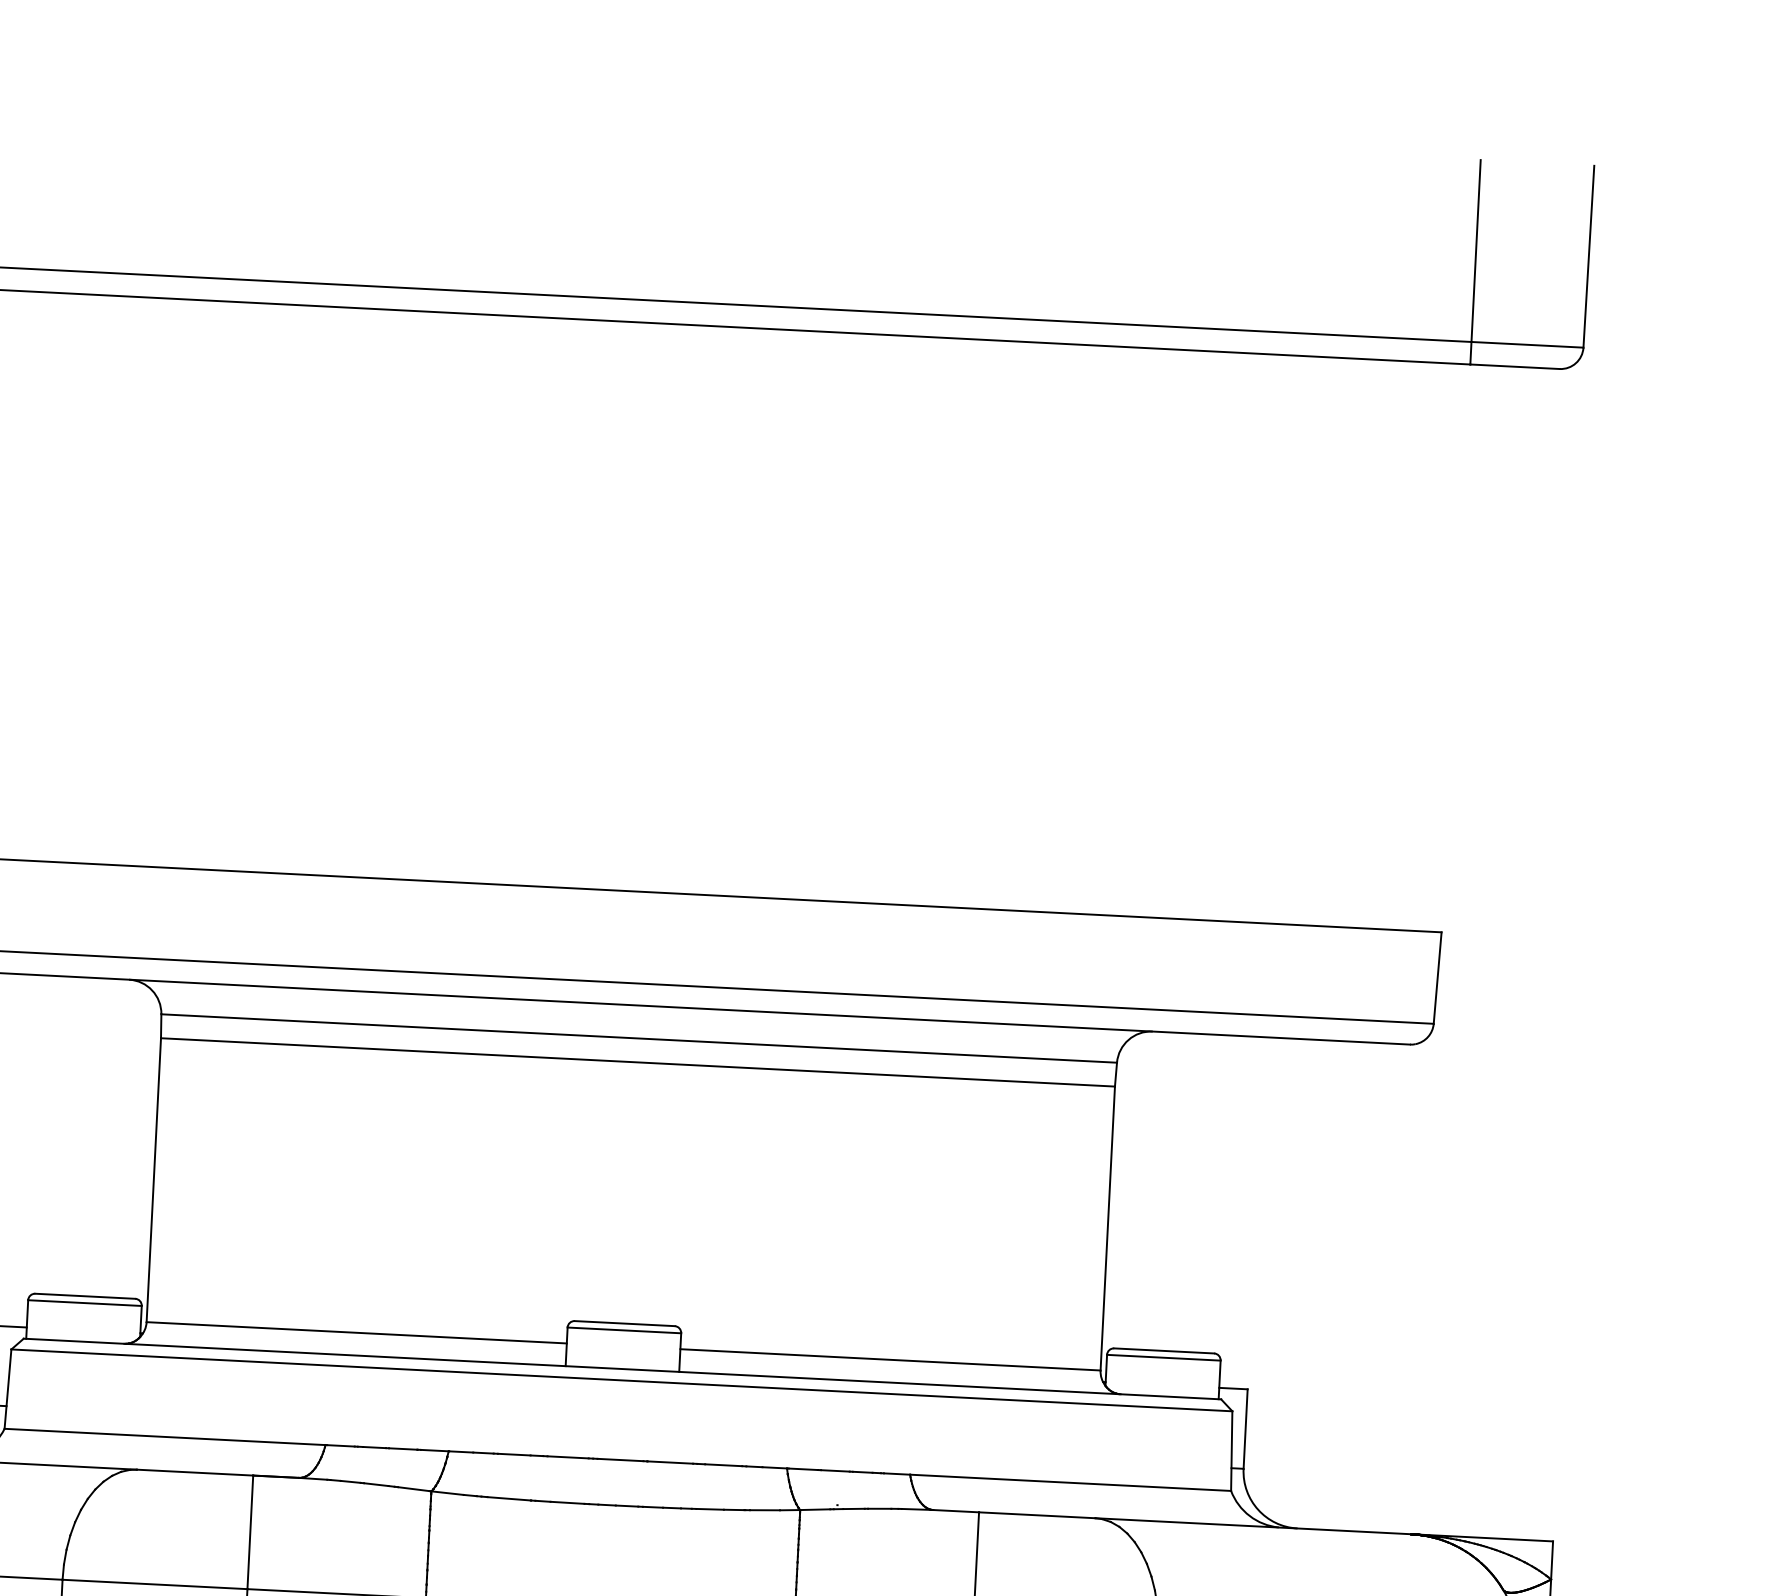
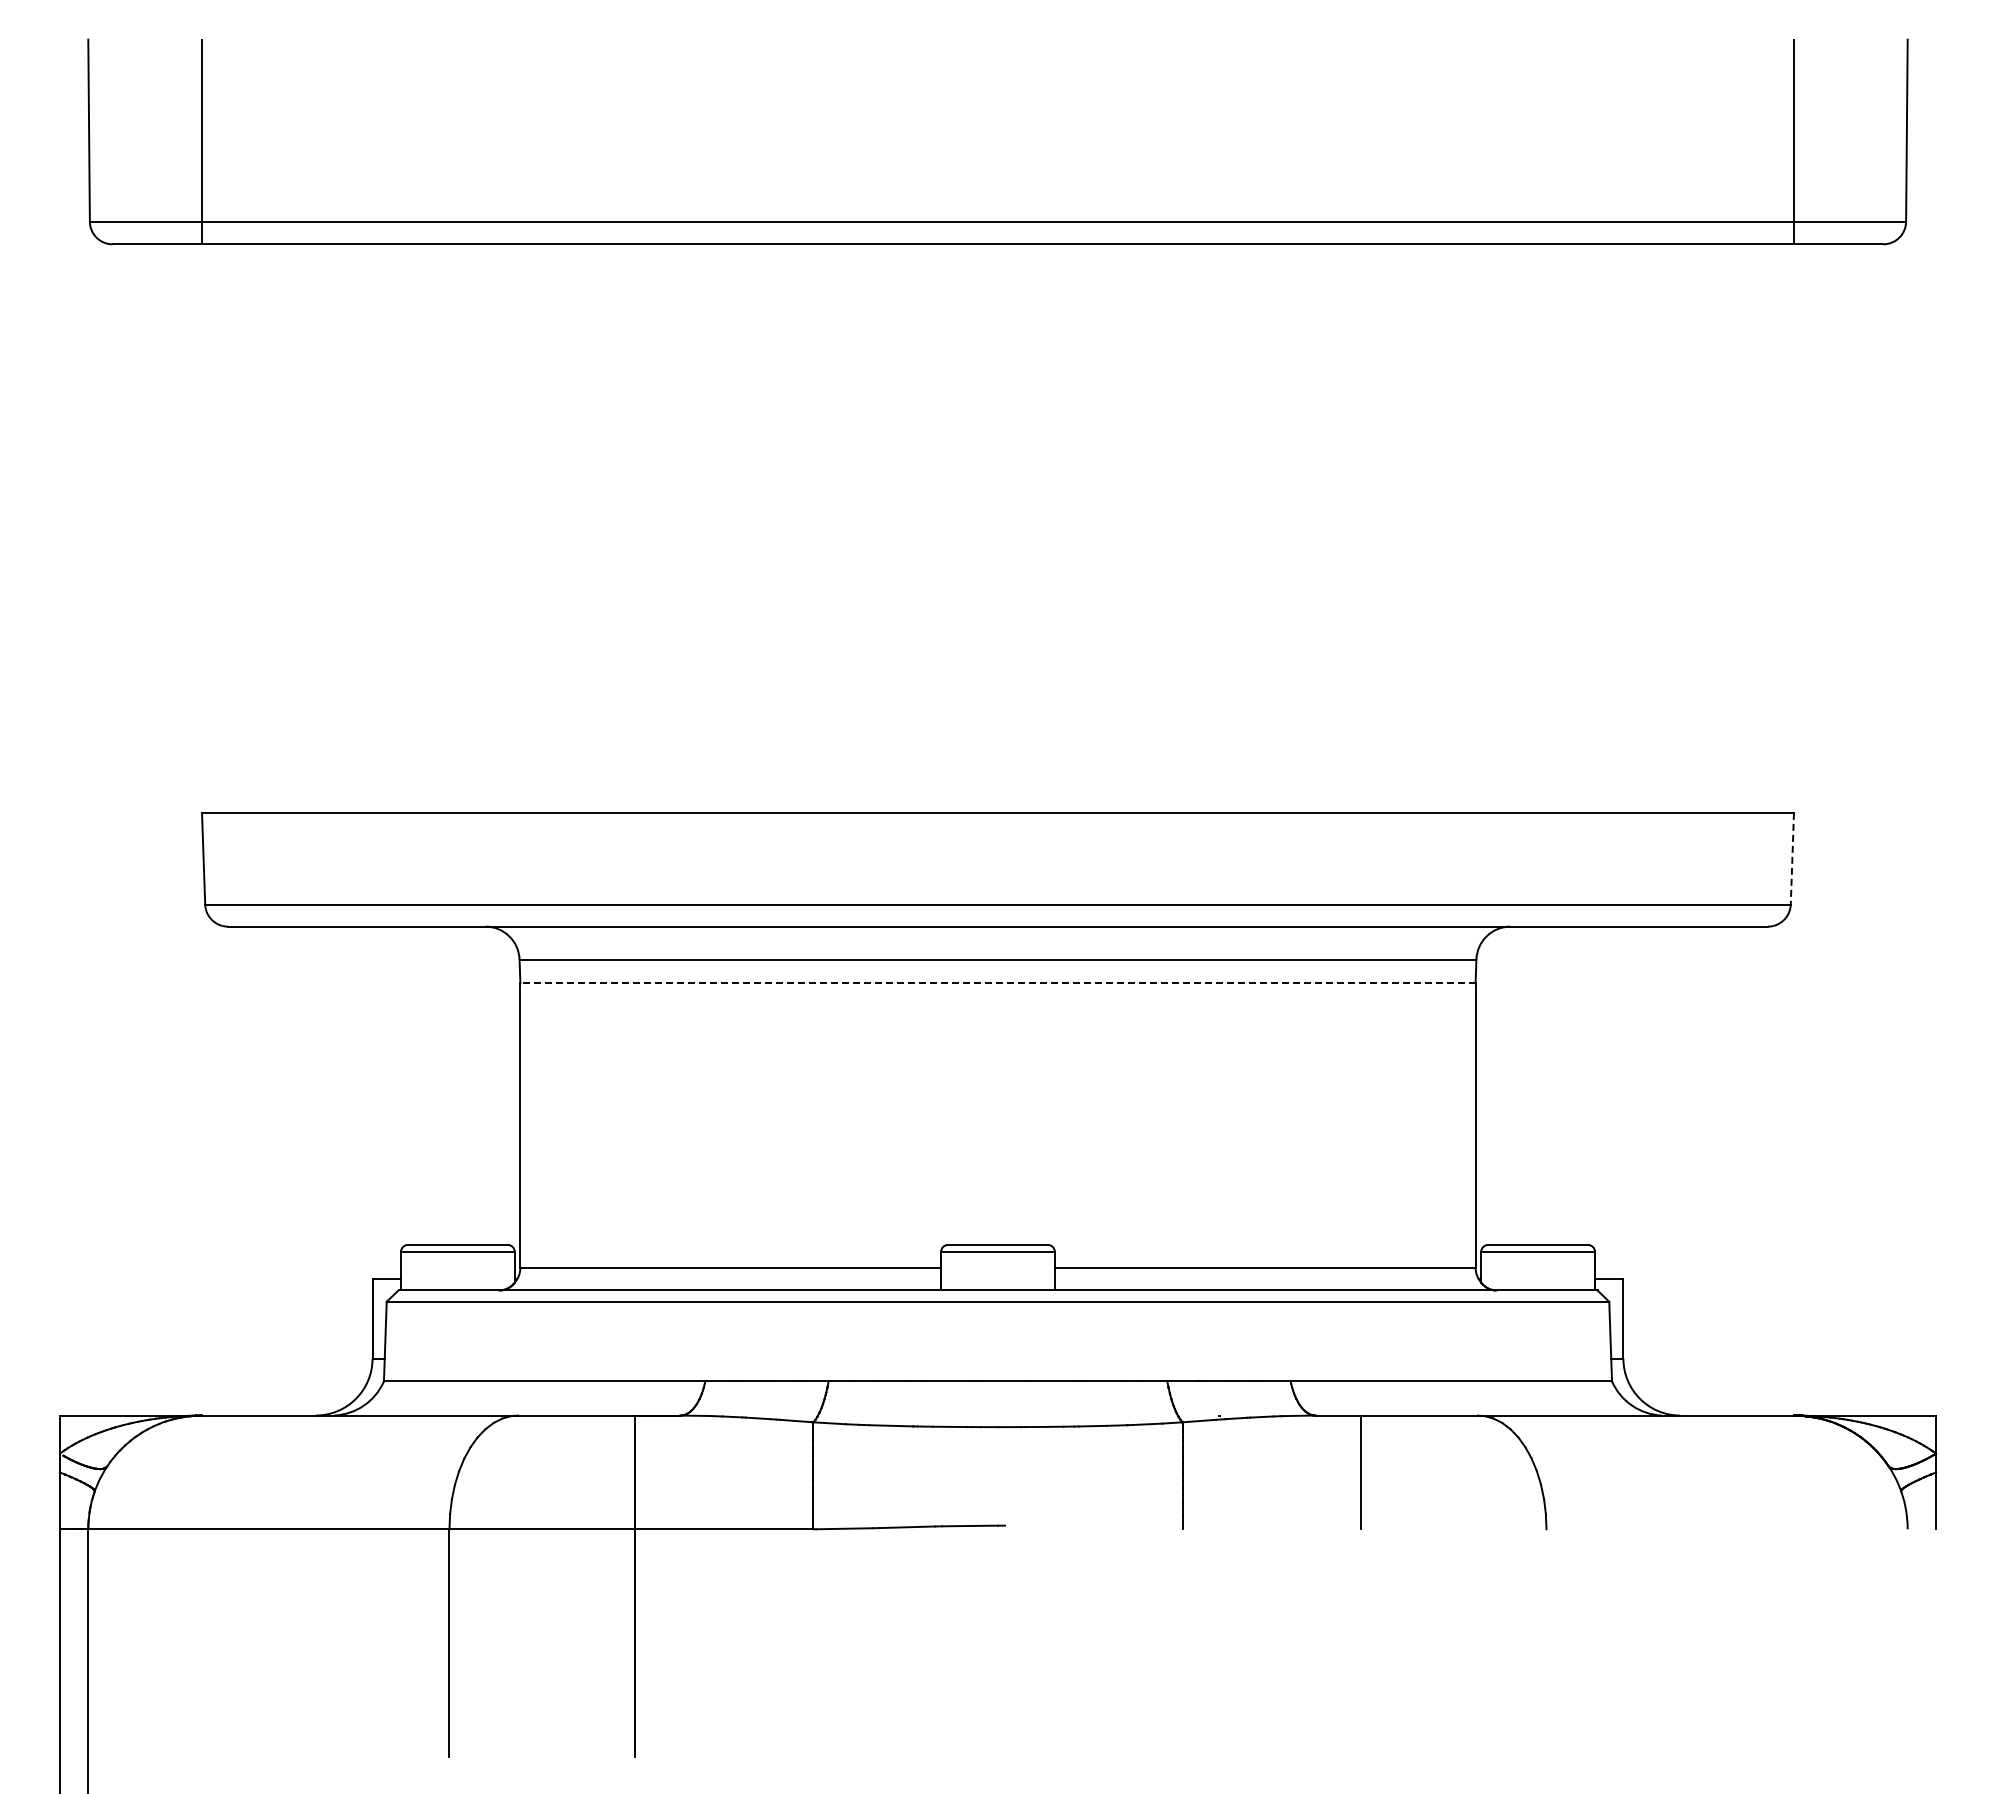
line: (1437, 977) -> (1792, 858), solid -> dashed
line: (638, 1062) -> (998, 983), solid -> dashed

